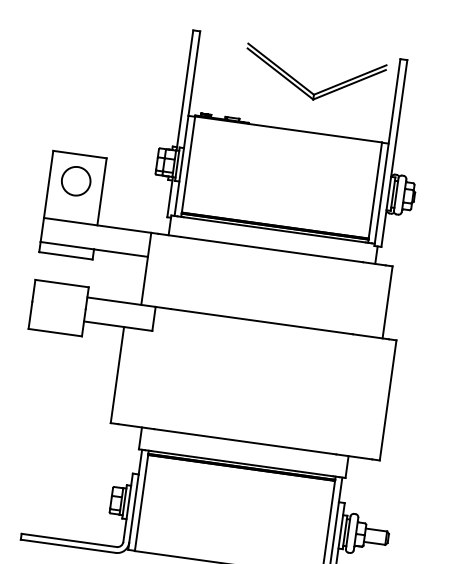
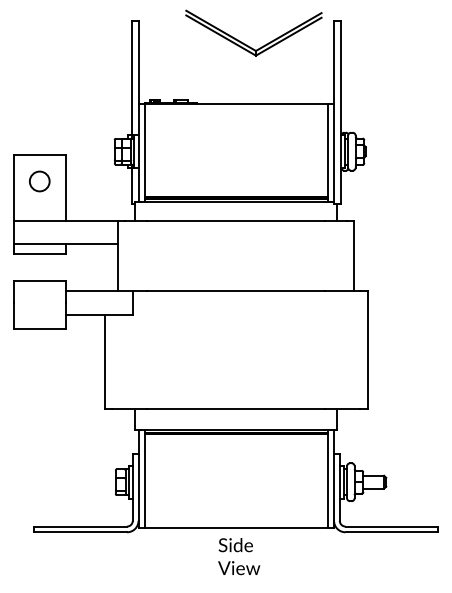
part: (304, 85) -> (245, 43), moved
circle: (76, 181) -> (39, 181), size x0.71

